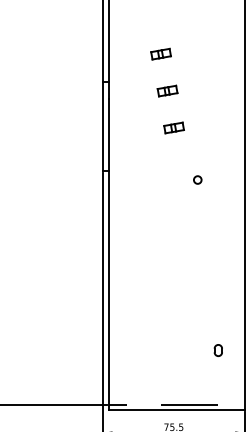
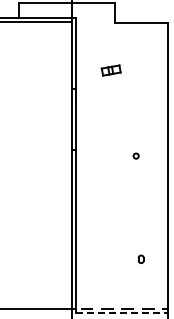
part: (160, 52) -> (110, 69), size x1.4
part: (167, 91) -> (115, 95), removed
part: (173, 127) -> (119, 120), removed
part: (217, 349) -> (140, 258), moved
line: (177, 410) -> (122, 313), solid -> dashed

